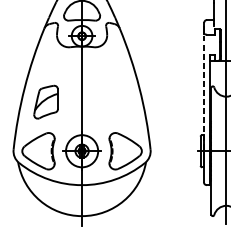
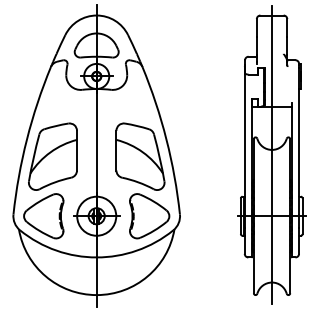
line: (203, 92) -> (244, 144), dashed -> solid
part: (45, 102) -> (52, 156), size x1.67
part: (118, 102) -> (140, 156), added

